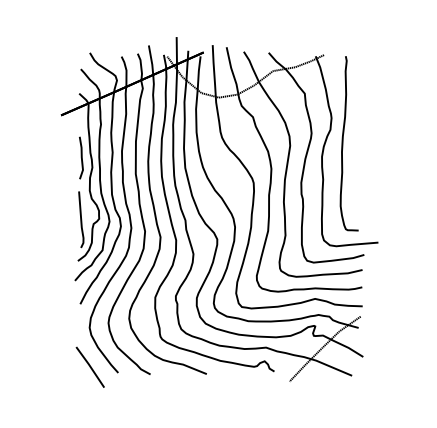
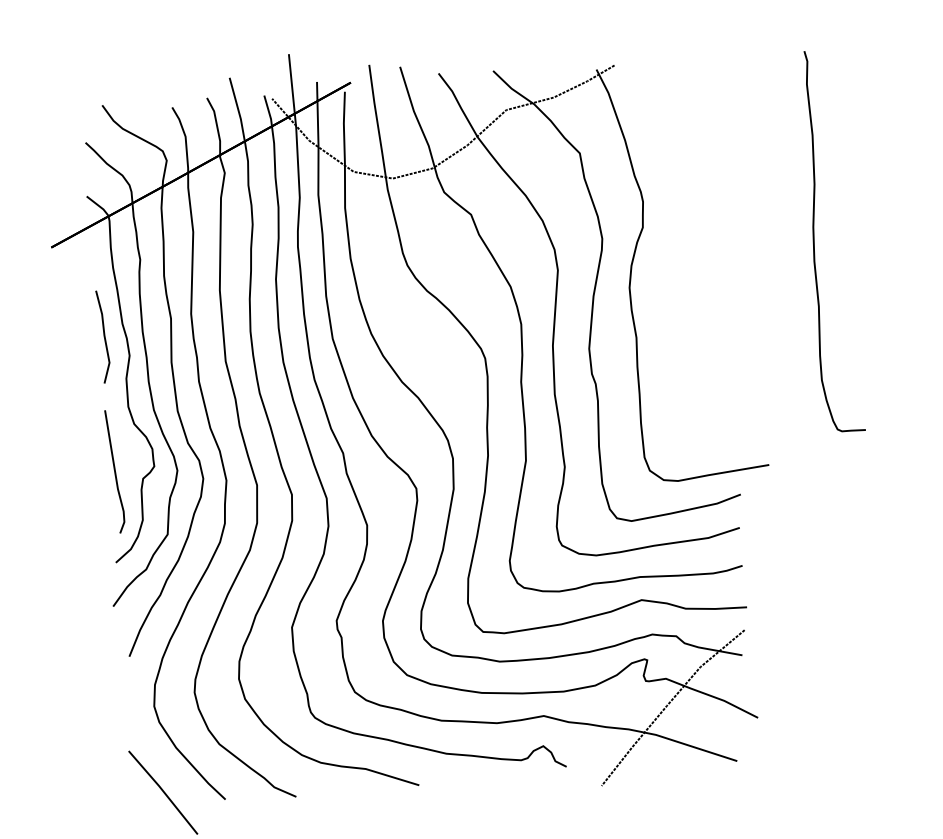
part: (348, 143) -> (827, 241), moved

